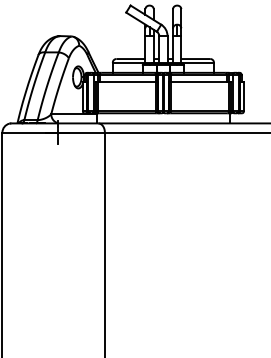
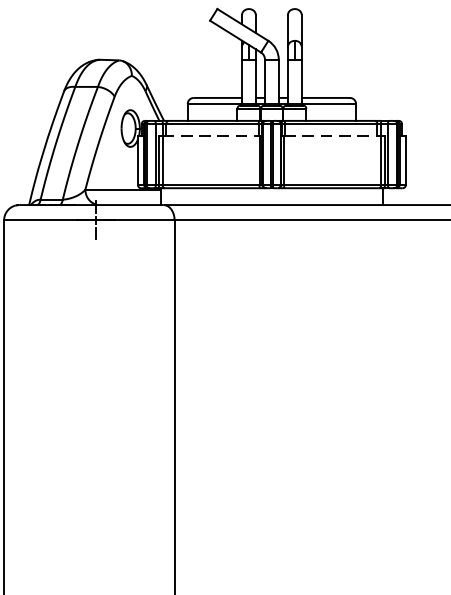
line: (127, 82) -> (212, 136), solid -> dashed
line: (200, 82) -> (333, 136), solid -> dashed

